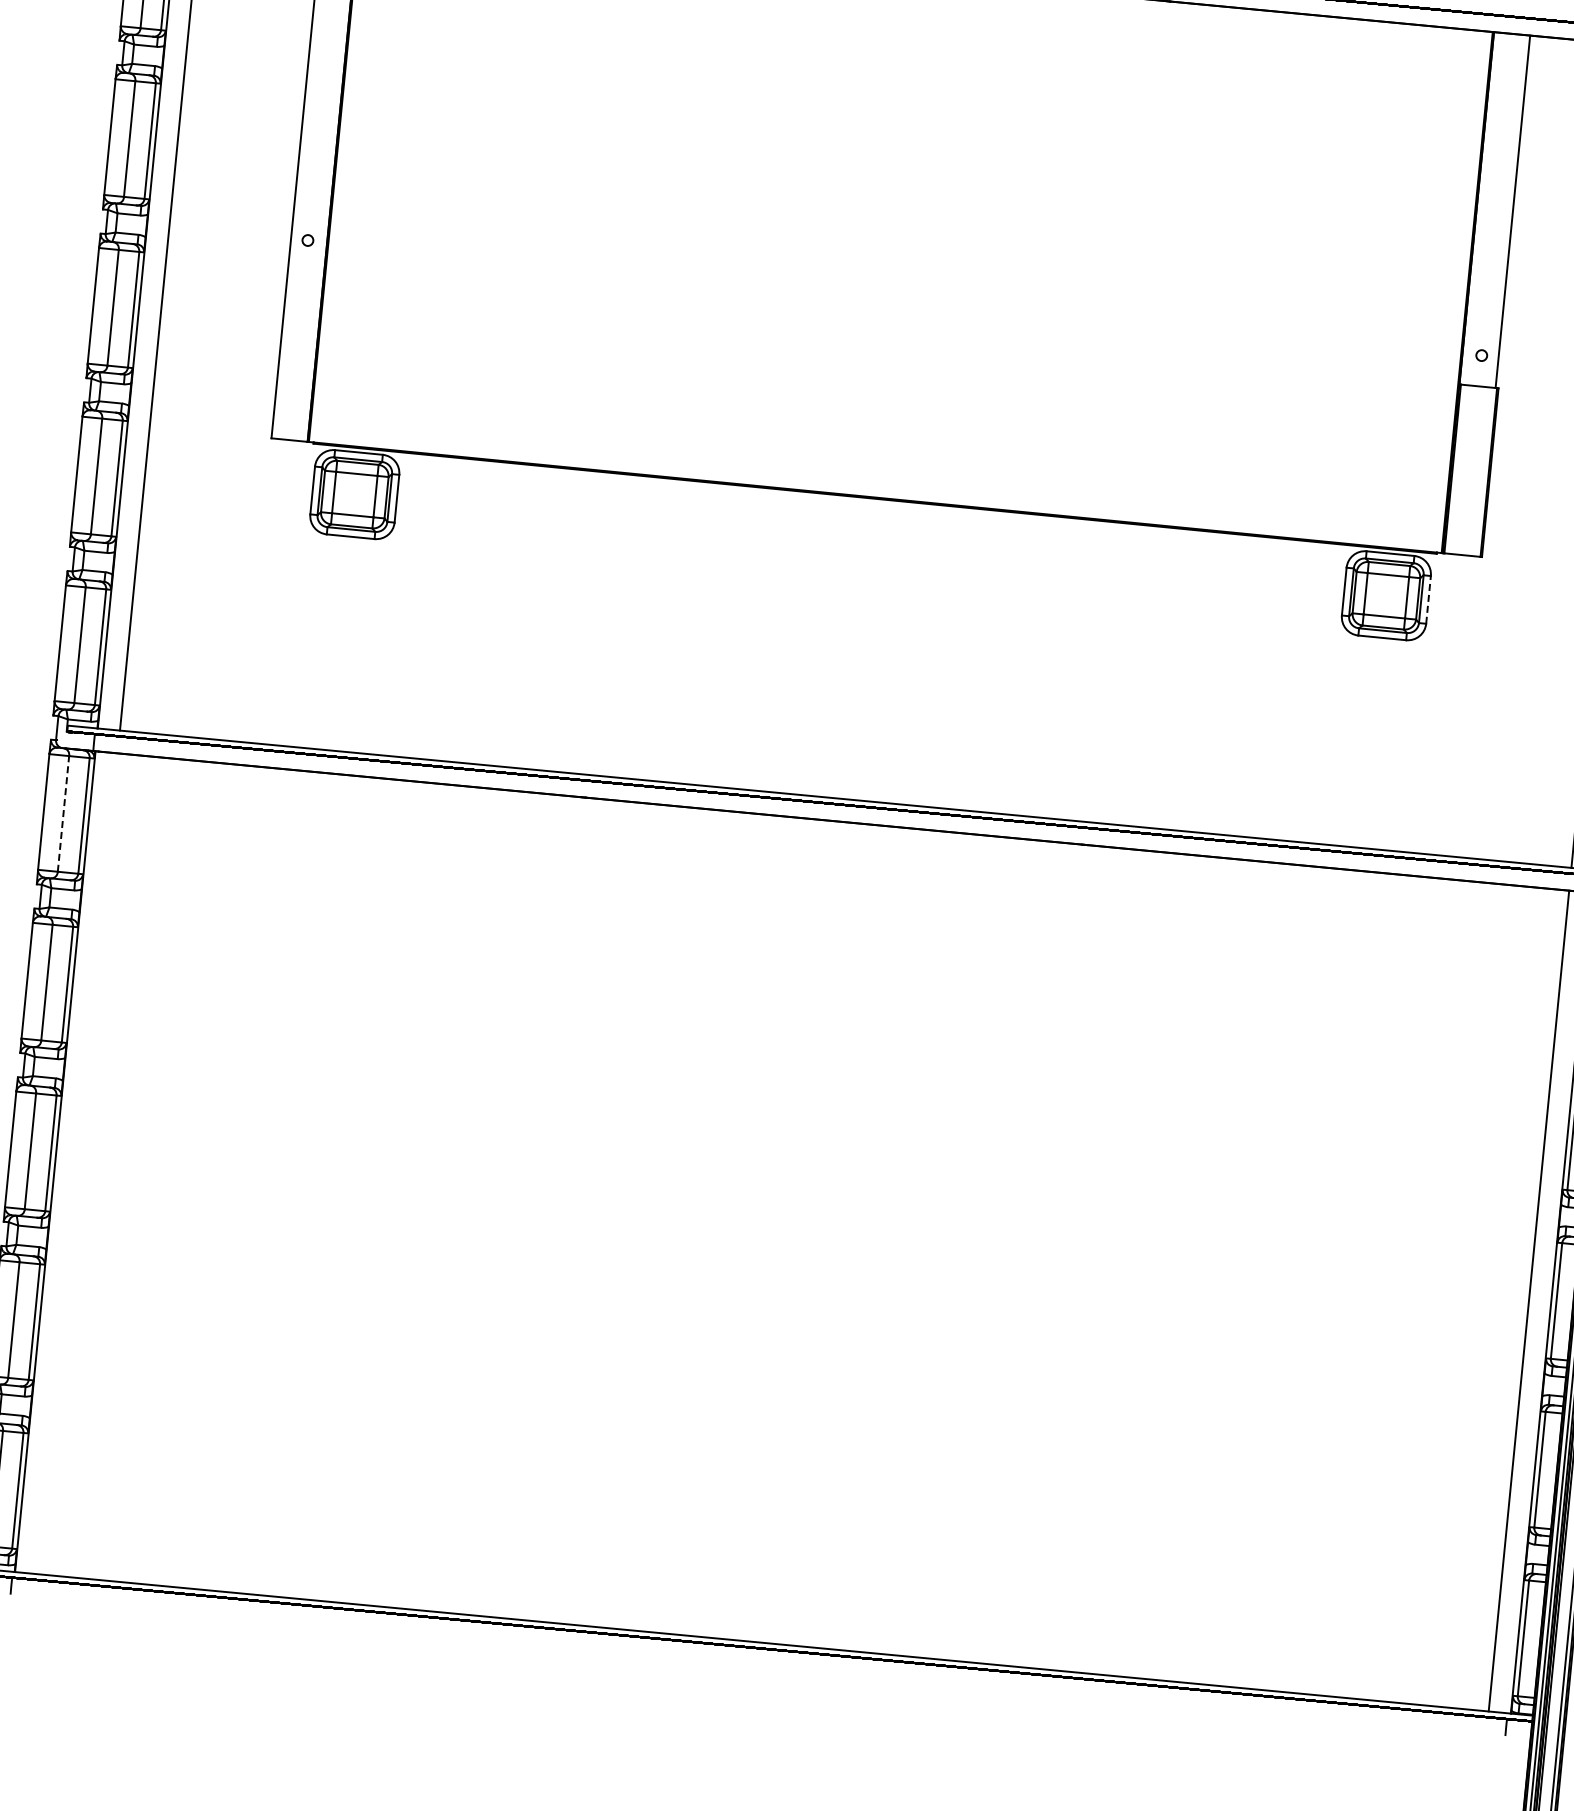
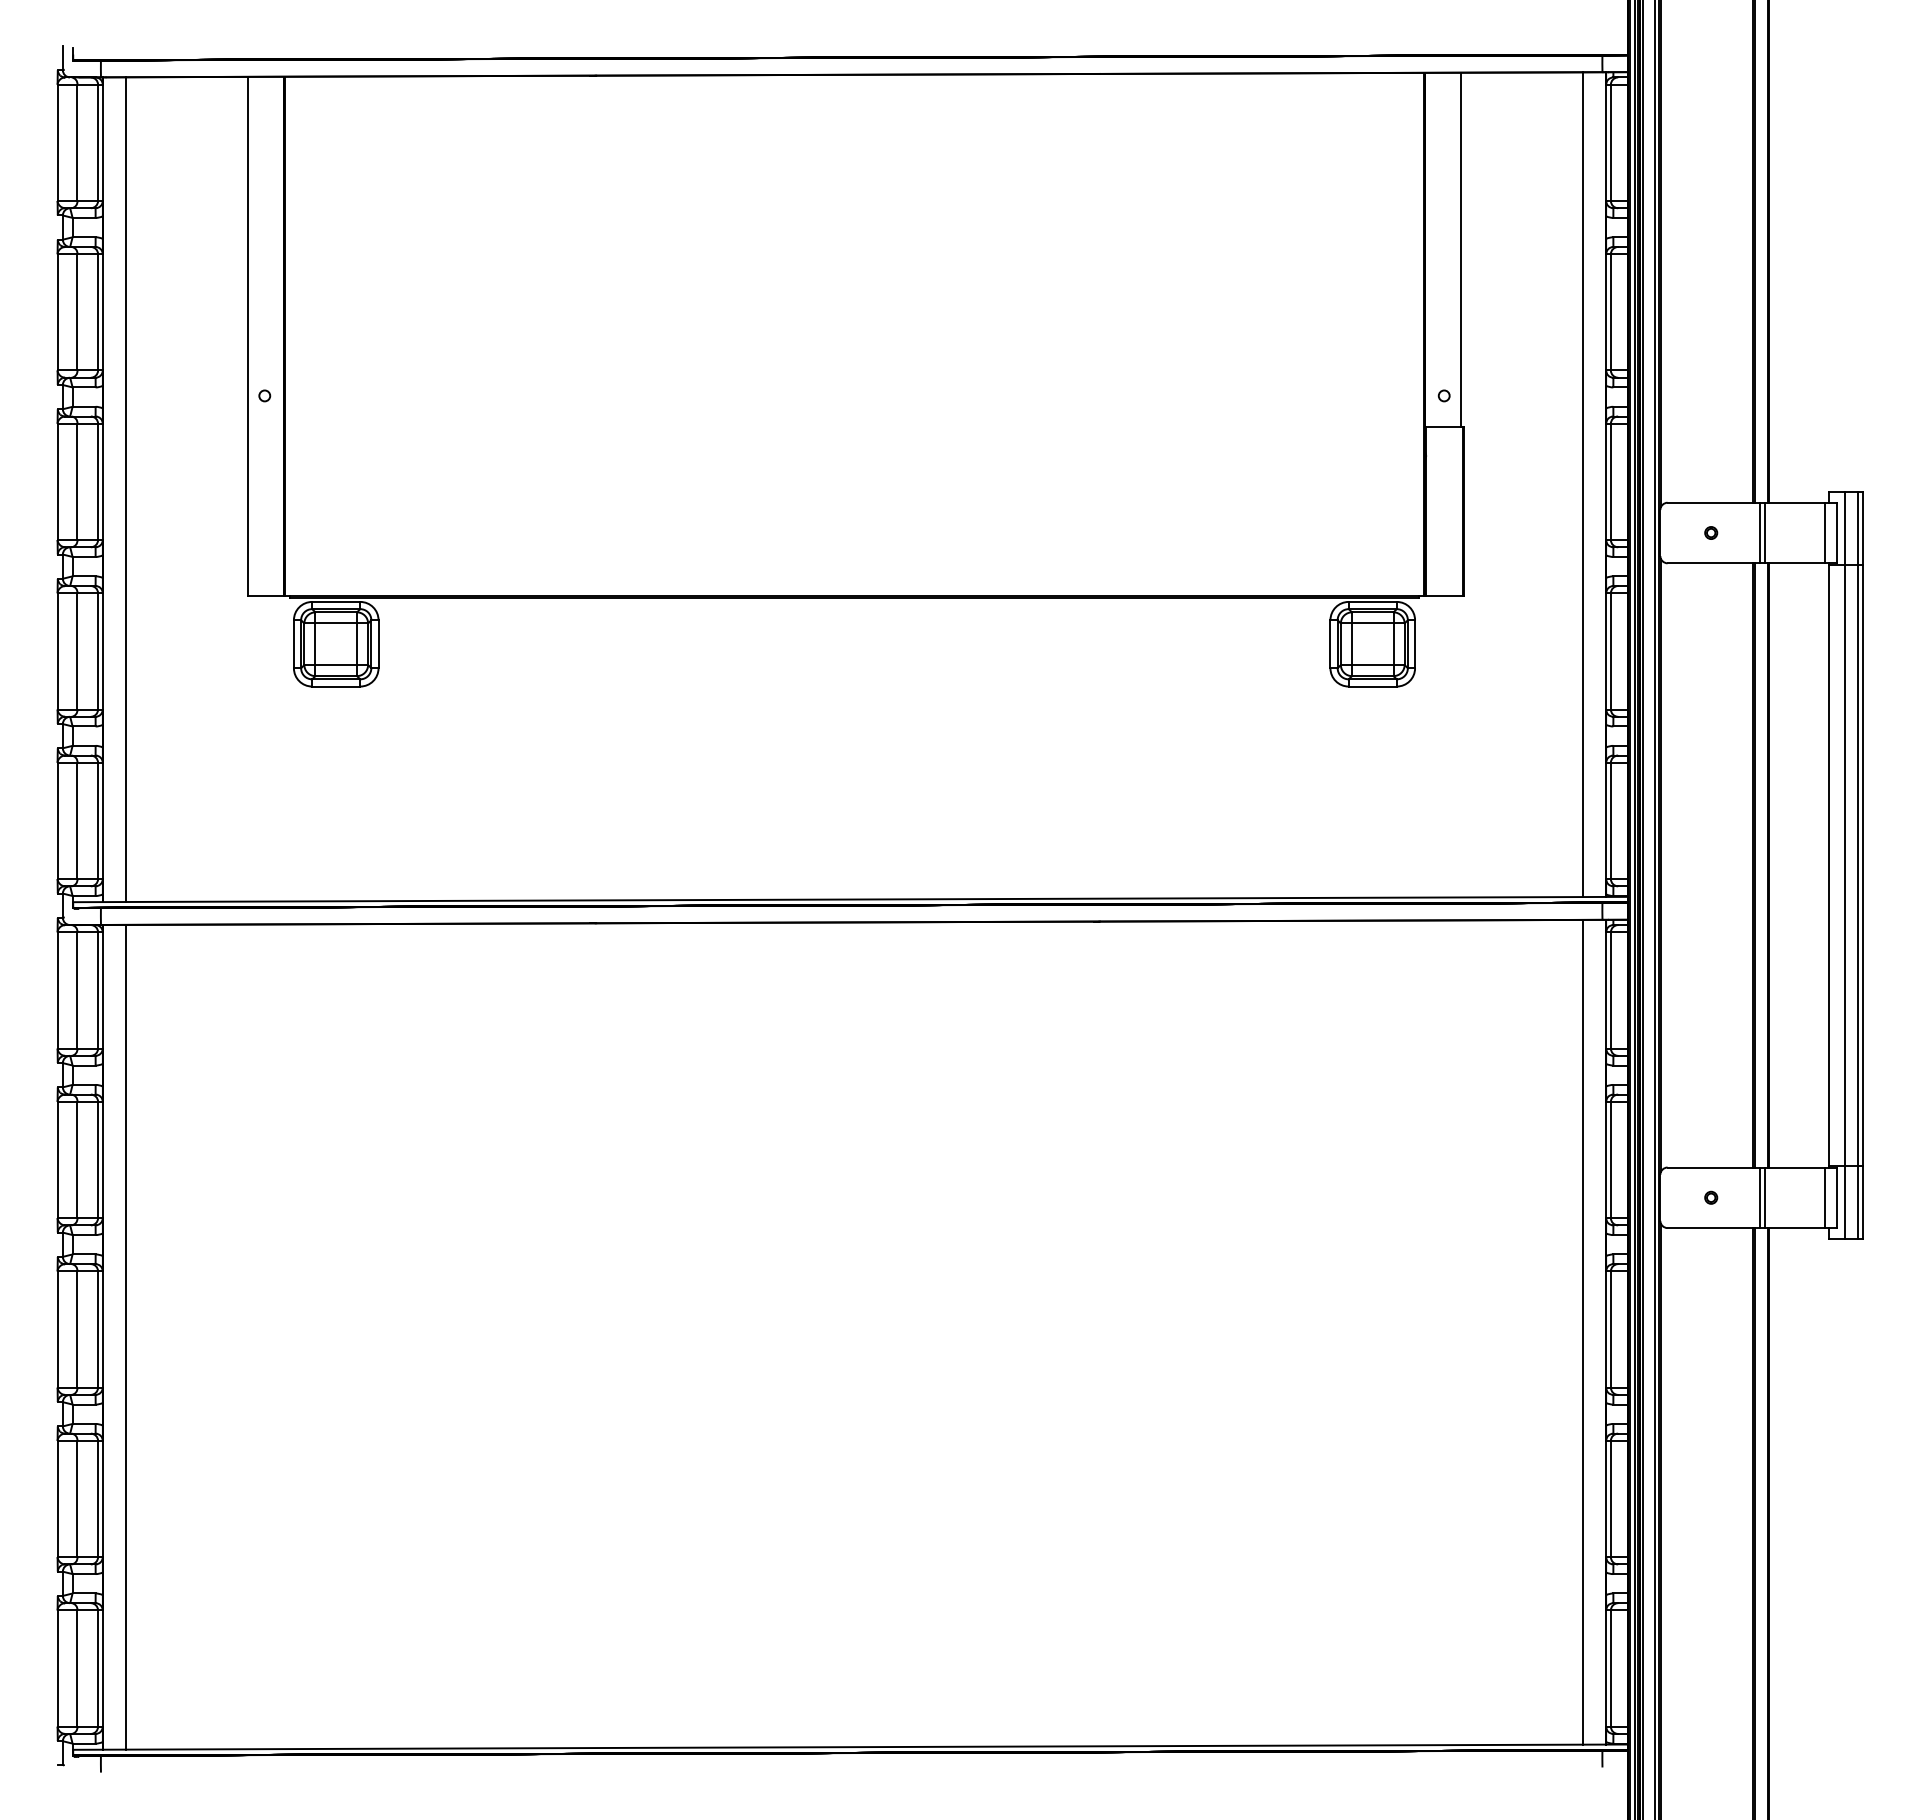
line: (1428, 600) -> (1415, 644), dashed -> solid
line: (63, 812) -> (77, 989), dashed -> solid
line: (77, 1162) -> (125, 1336), added

